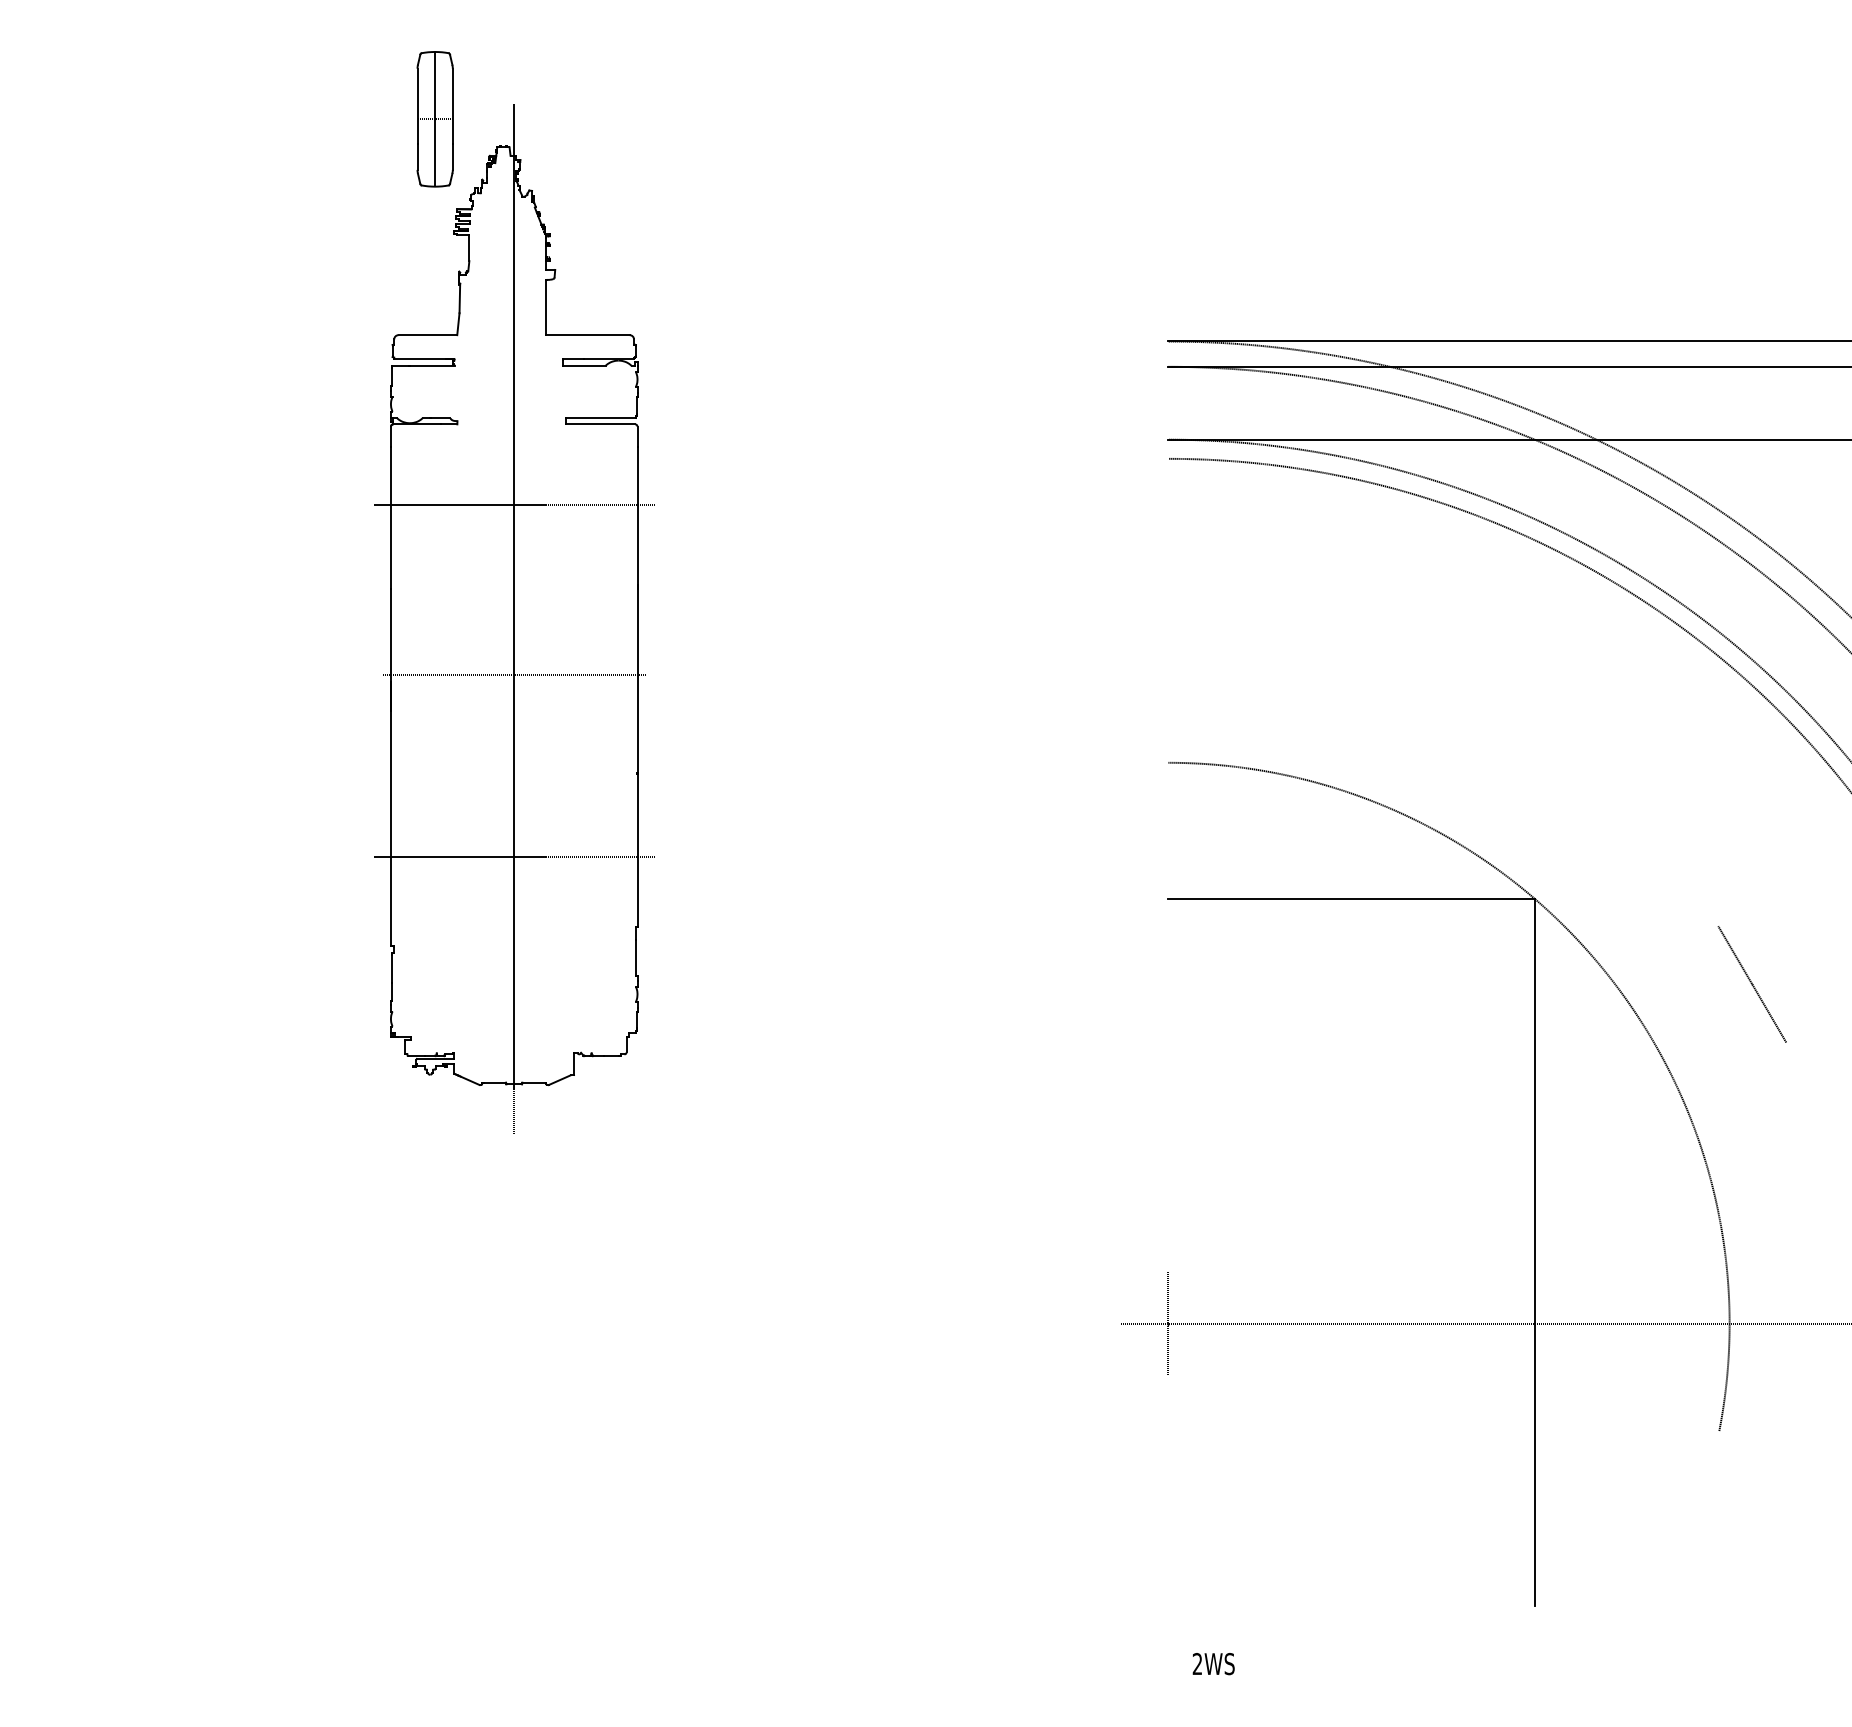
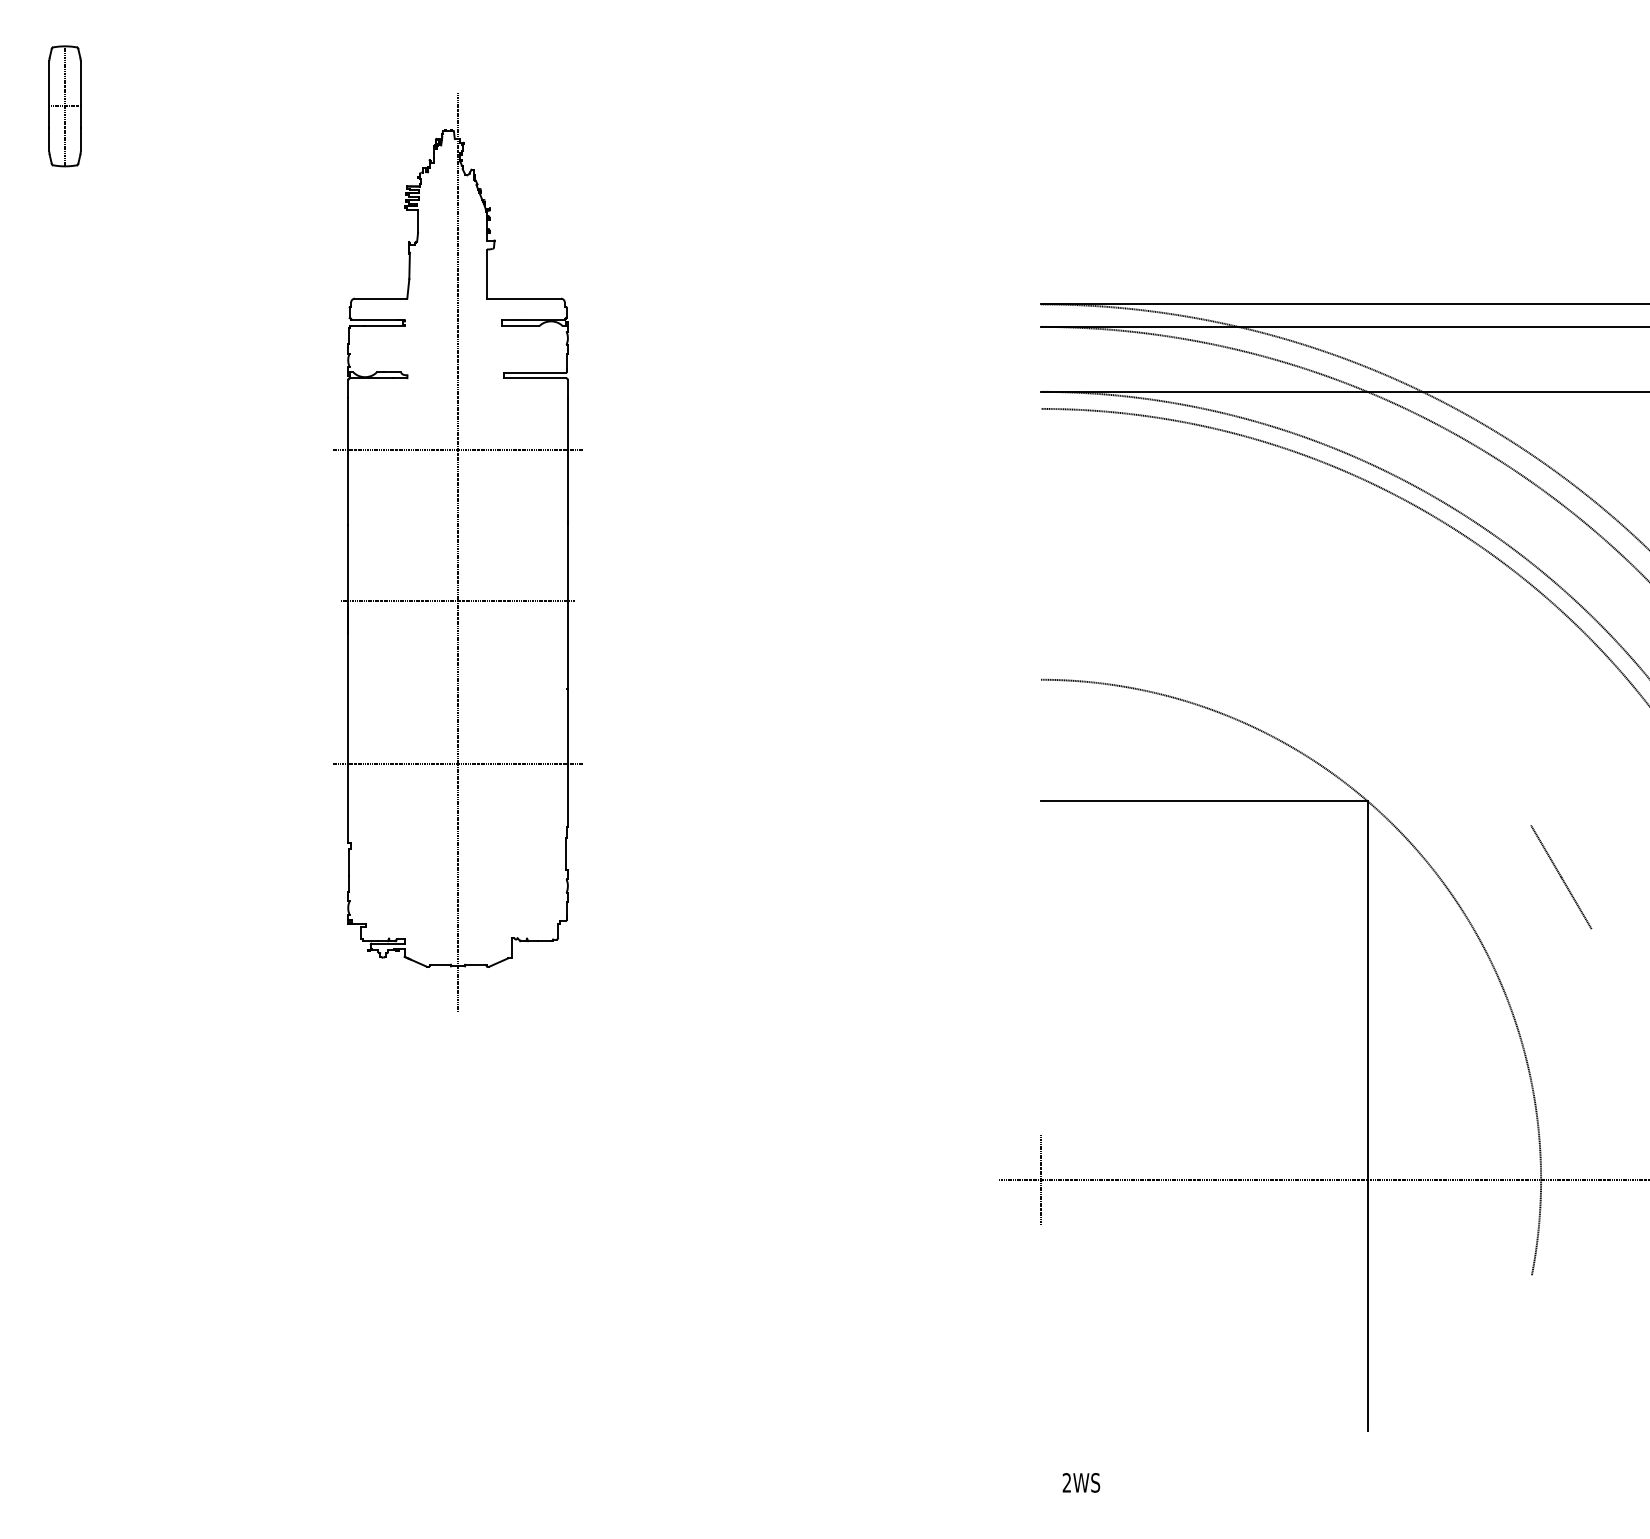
part: (434, 119) -> (64, 106), moved

